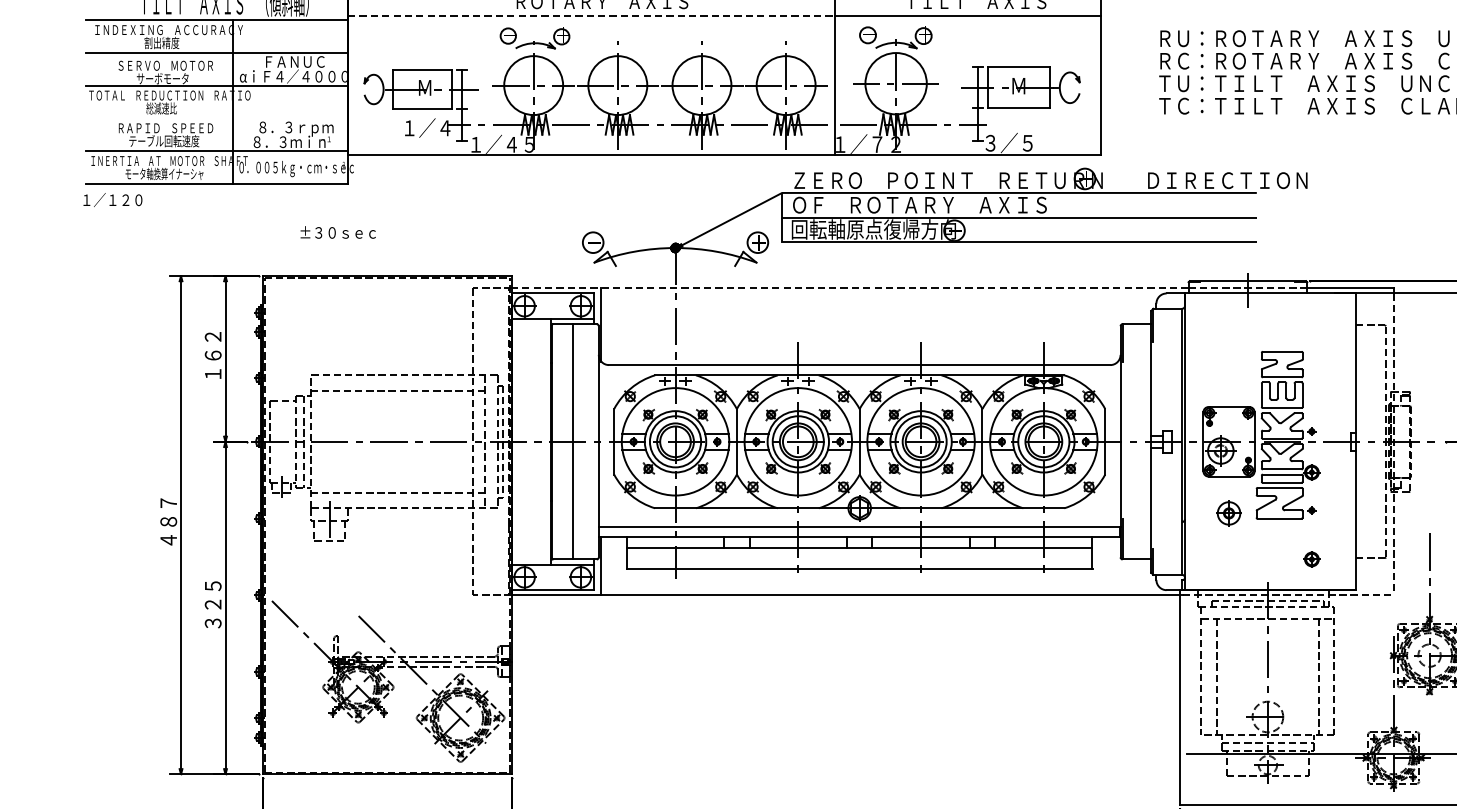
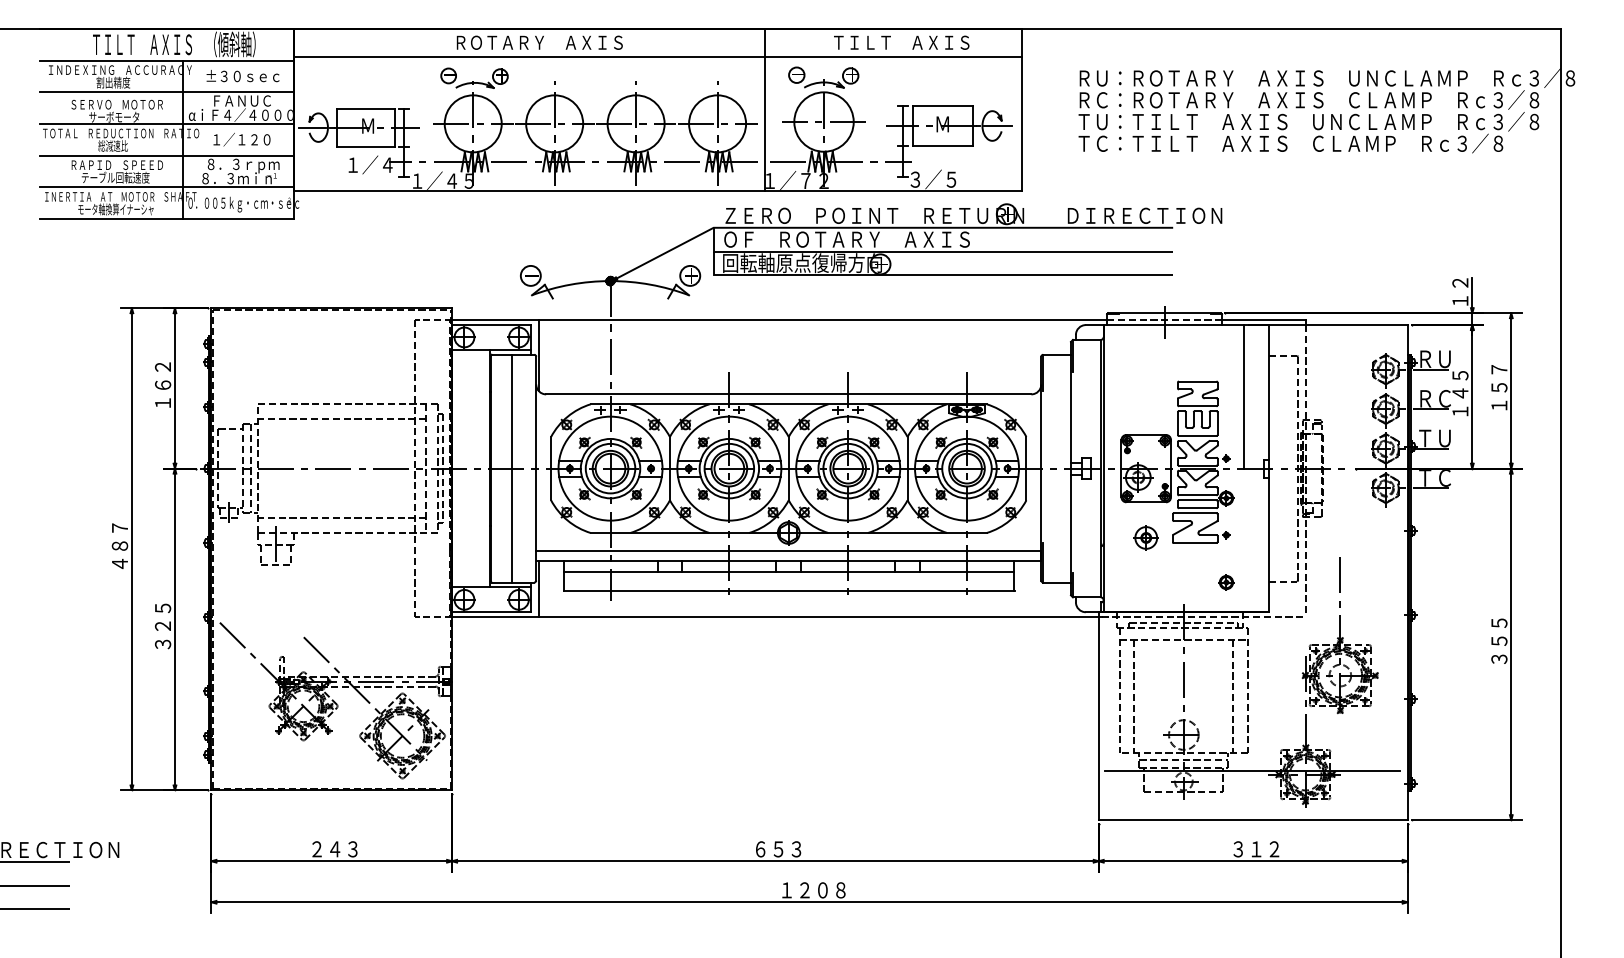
line: (591, 15) -> (529, 56), dashed -> solid
line: (1076, 88) -> (998, 126), added
line: (367, 89) -> (312, 127), added
line: (216, 118) -> (166, 155), added
text: (112, 199) -> (241, 139), moved
text: (337, 232) -> (242, 76), moved
line: (850, 288) -> (779, 320), dashed -> solid
line: (1330, 367) -> (1244, 396), added

